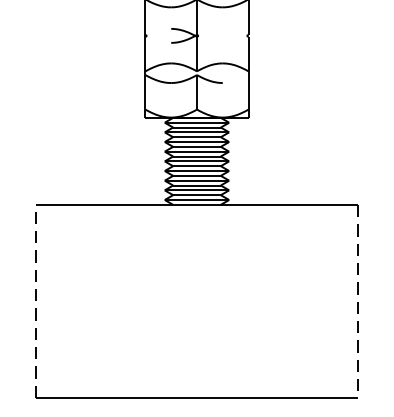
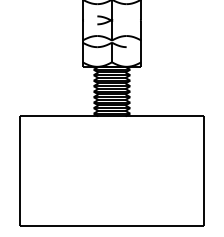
line: (36, 301) -> (20, 171), dashed -> solid
line: (357, 301) -> (203, 171), dashed -> solid

